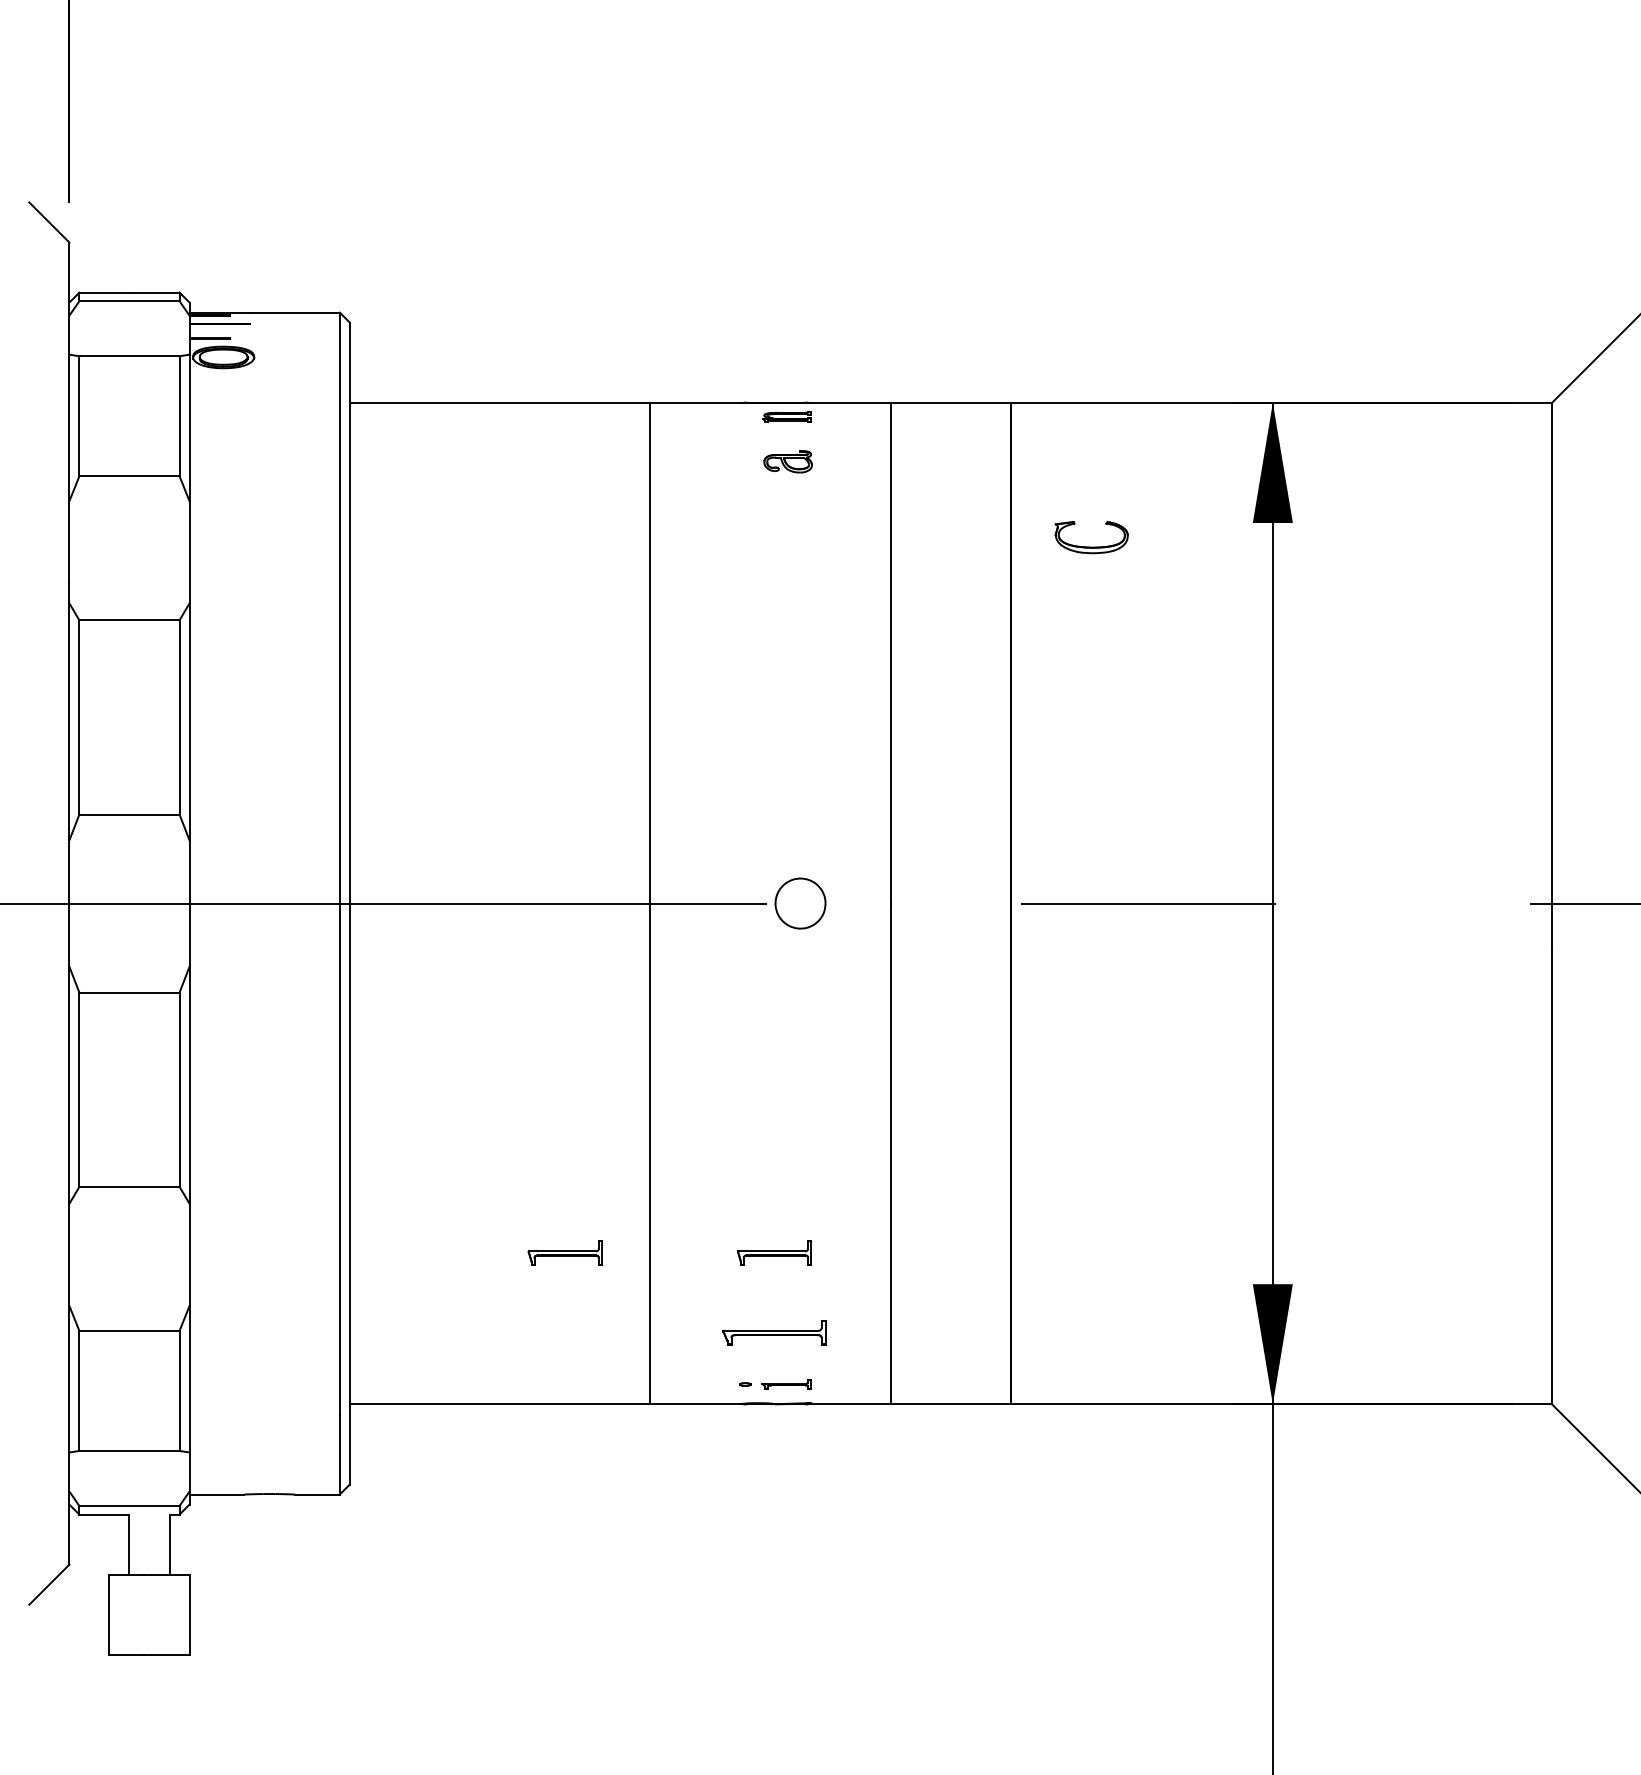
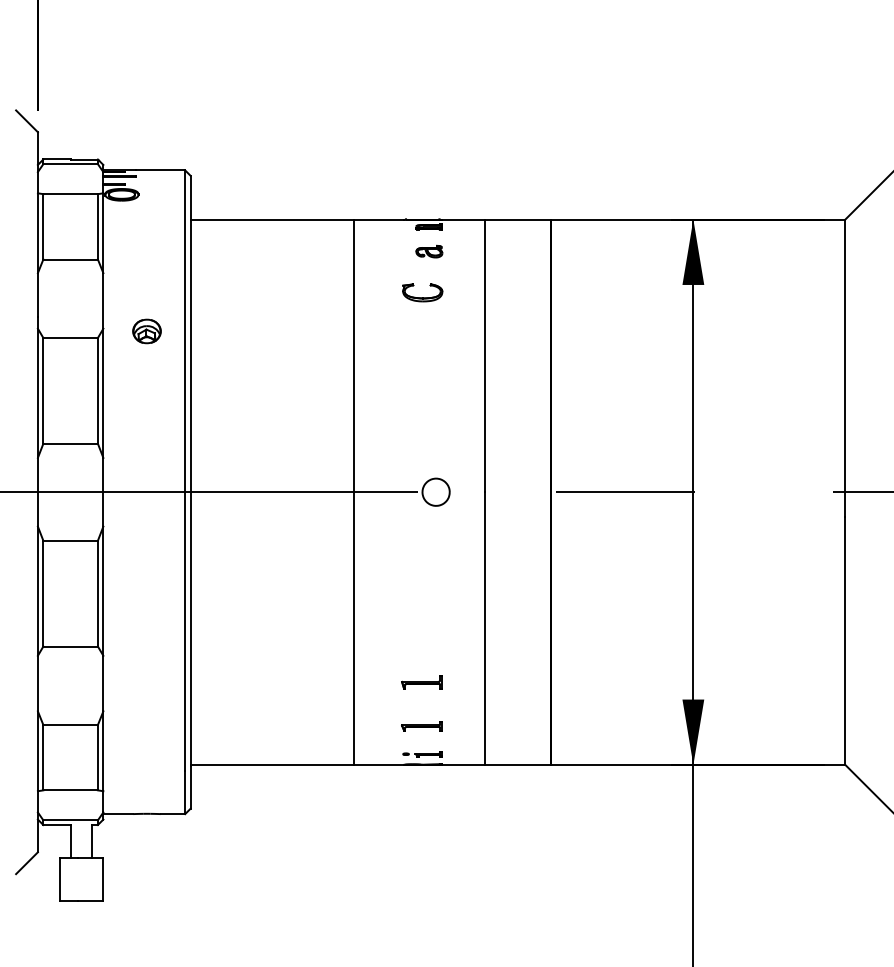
part: (1091, 536) -> (422, 292), moved
part: (268, 608) -> (146, 331), added
part: (564, 1252) -> (307, 682), removed
part: (773, 1333) -> (421, 726), size x0.71

